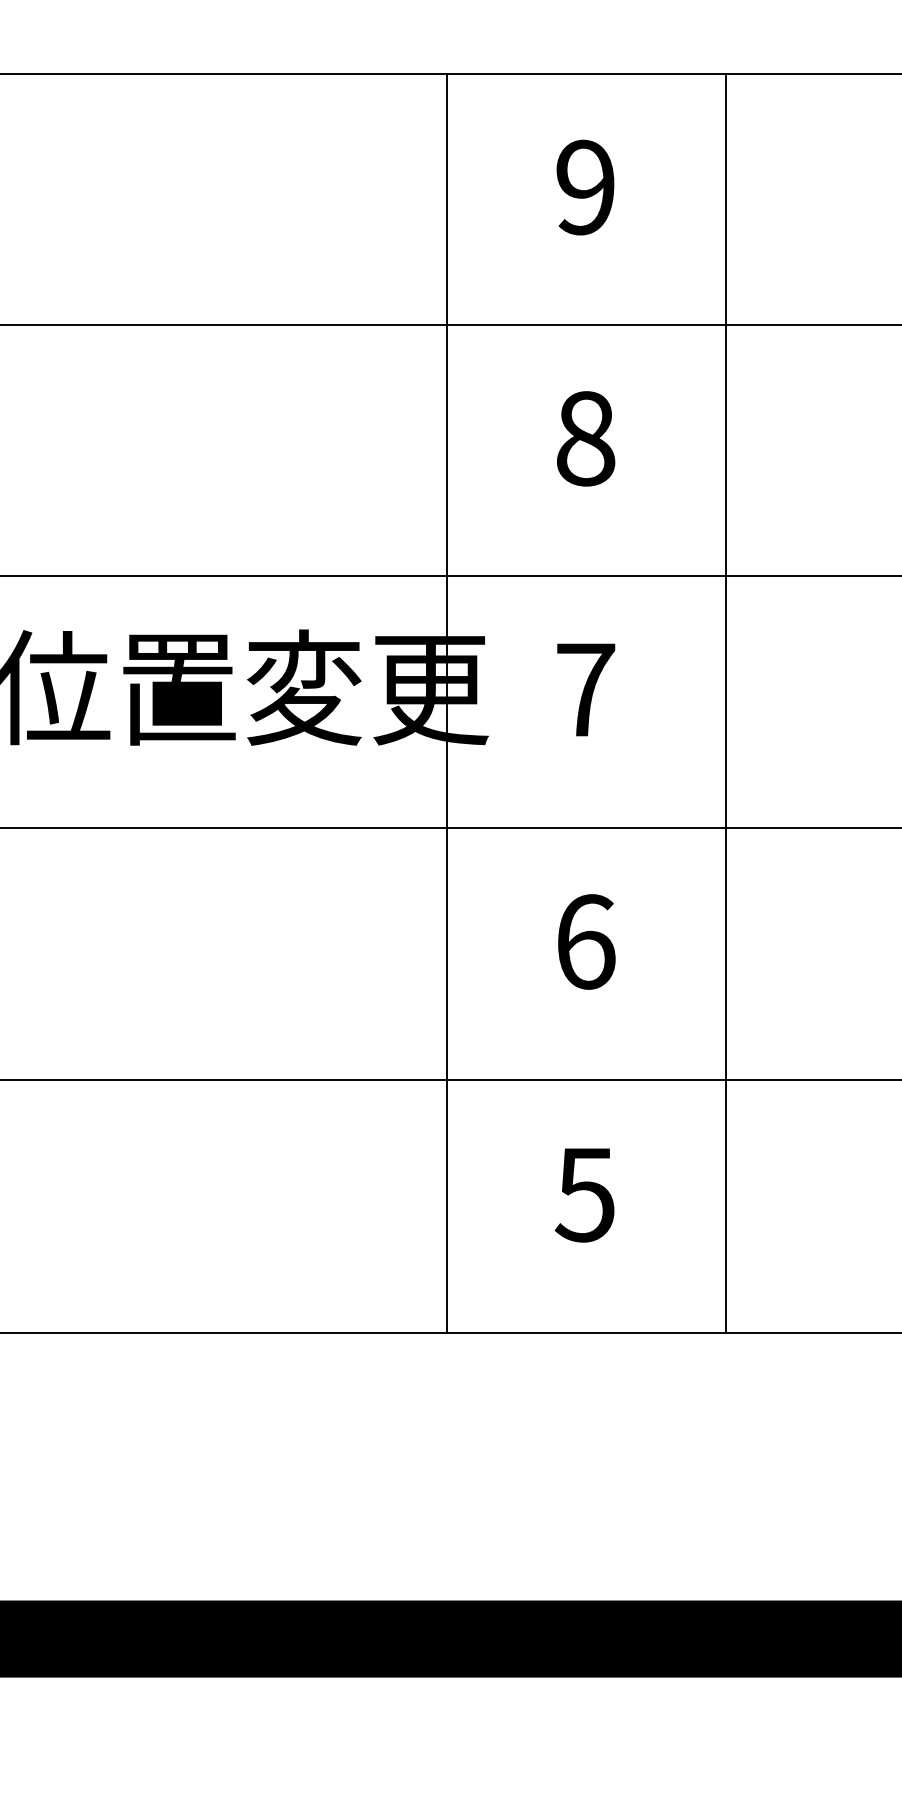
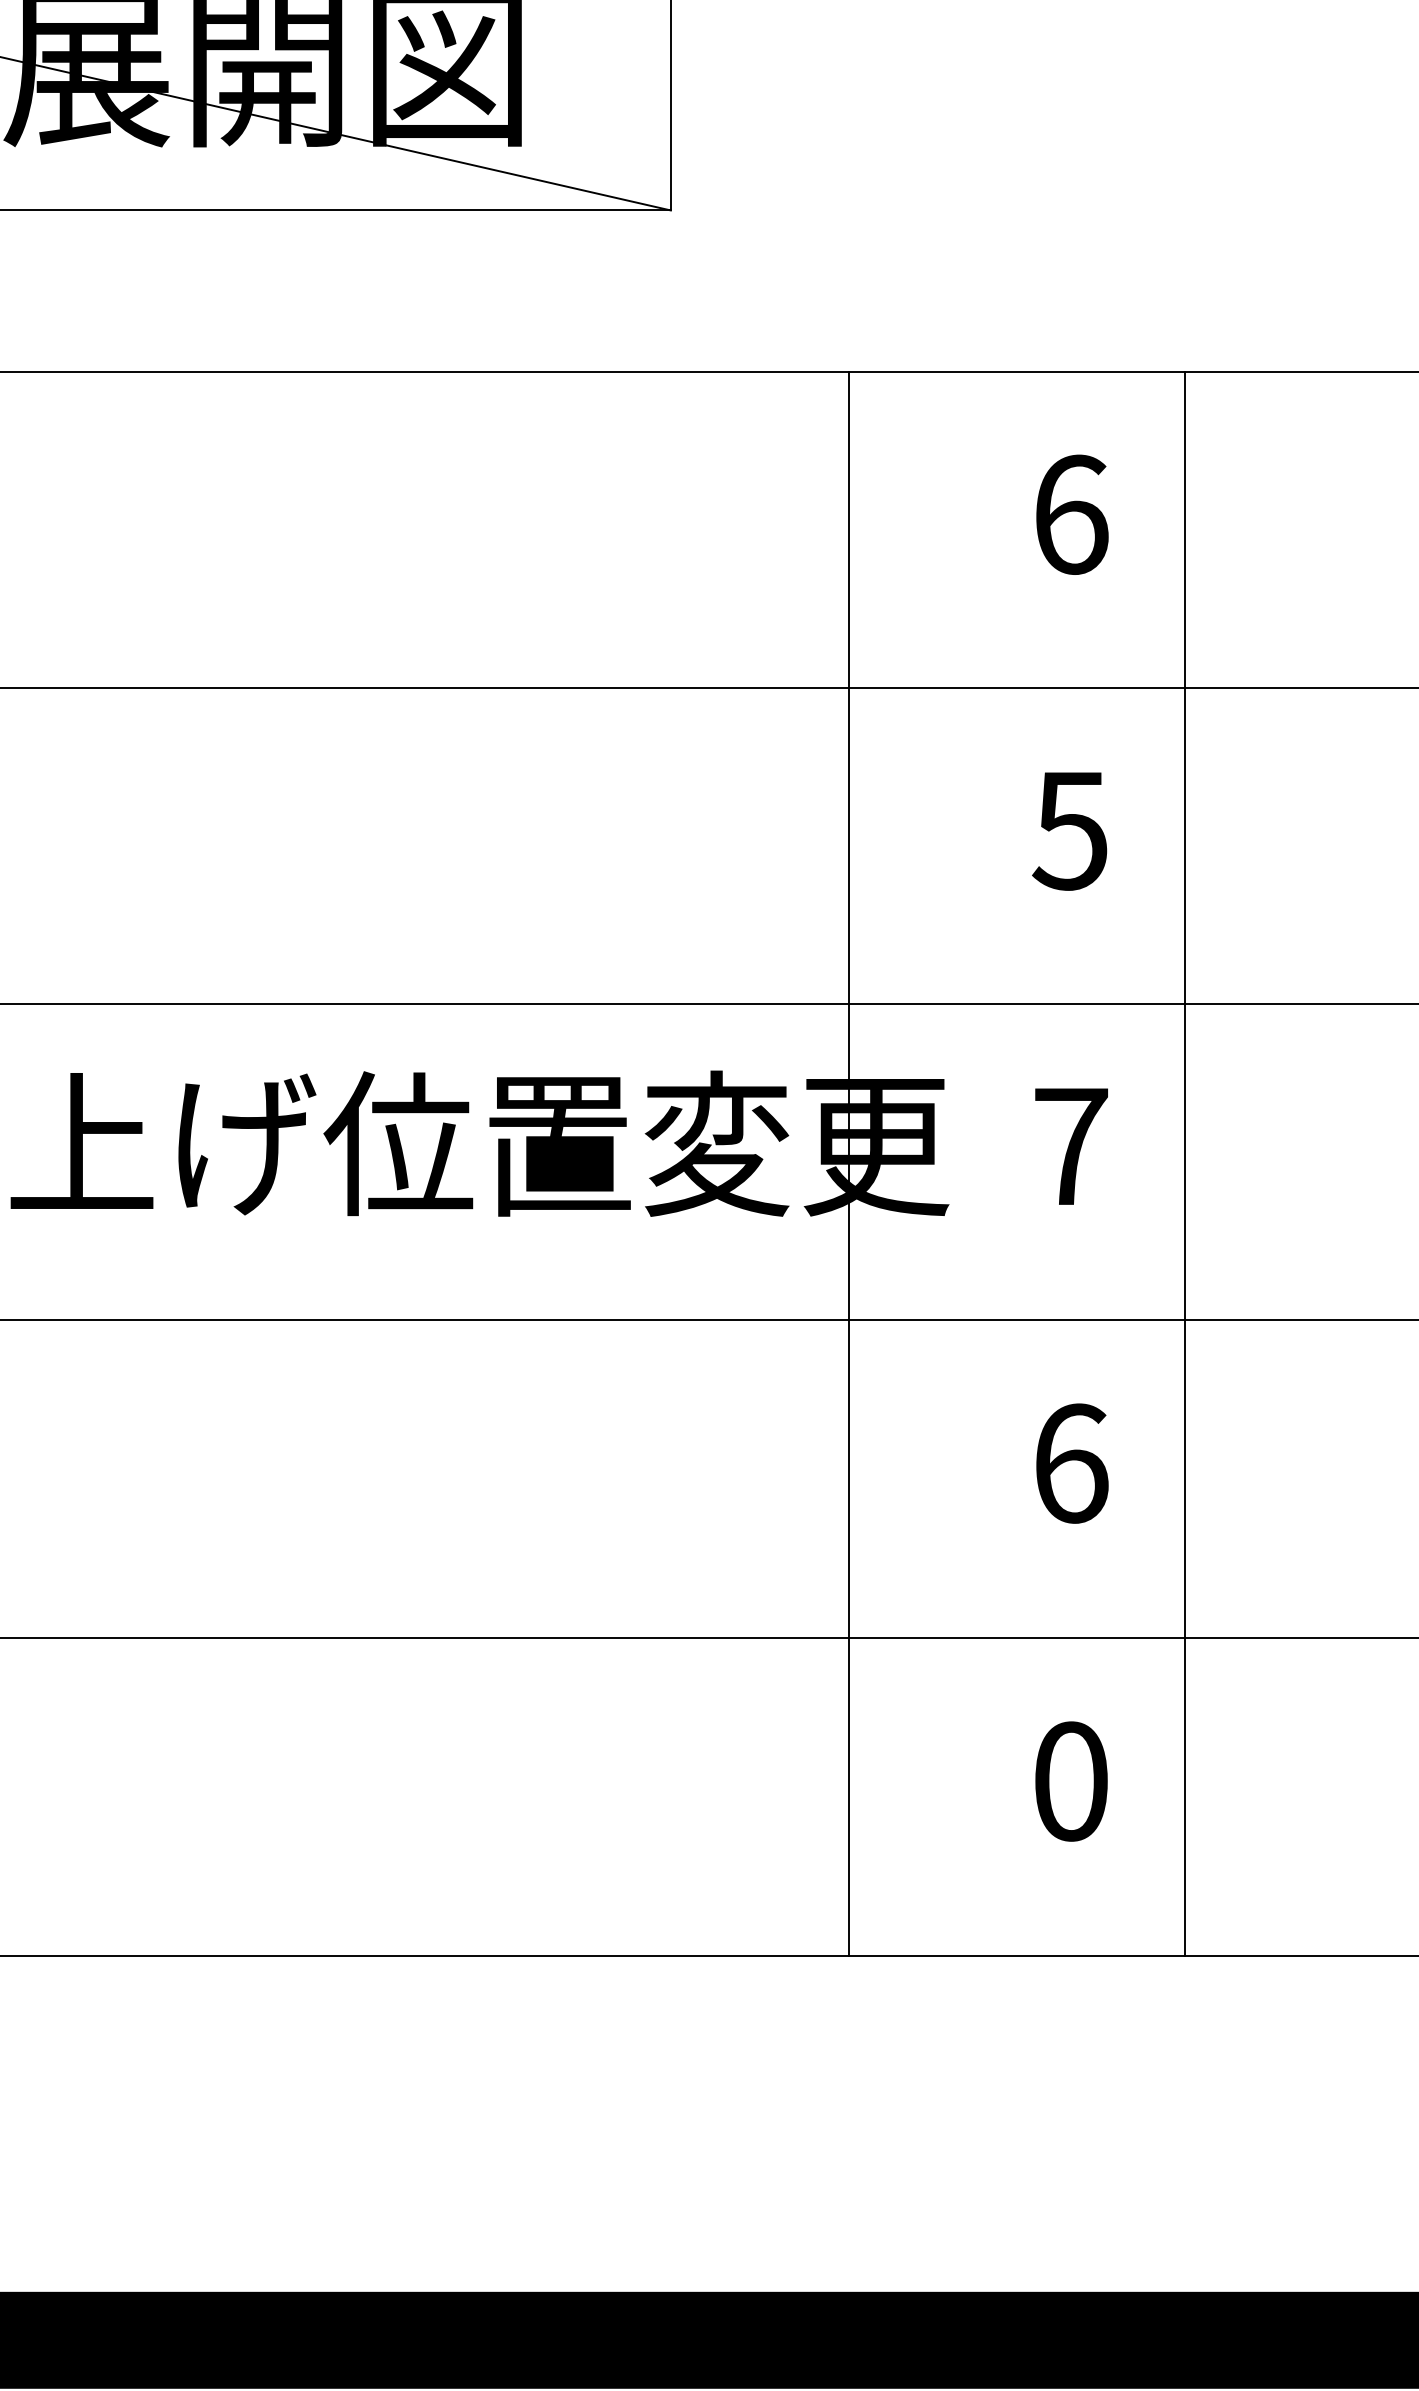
text: (586, 187) -> (1071, 514), 9 -> 6
text: (585, 438) -> (1070, 830), 8 -> 5
line: (446, 703) -> (849, 1163), moved
line: (725, 703) -> (1184, 1163), moved
text: (584, 1194) -> (1069, 1781), 5 -> 0

